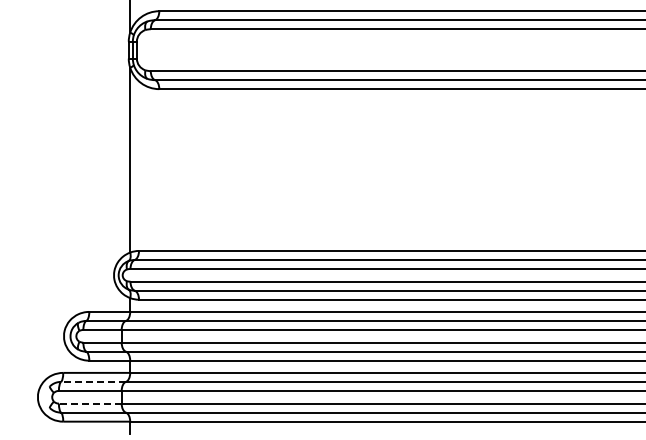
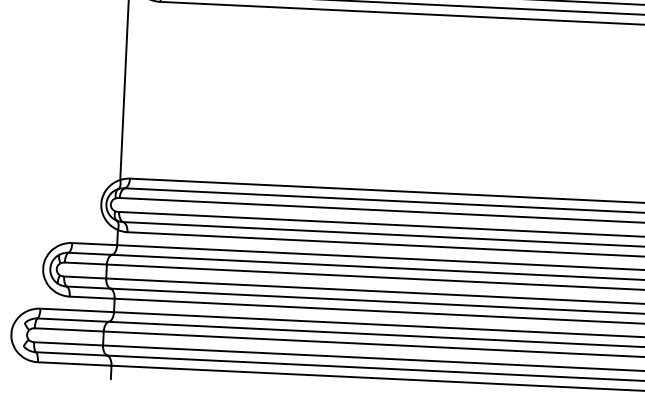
line: (93, 381) -> (73, 319), dashed -> solid
line: (89, 403) -> (67, 343), dashed -> solid

